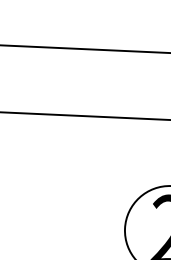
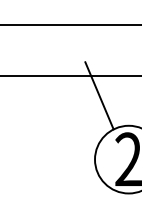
line: (134, 144) -> (99, 95), added

